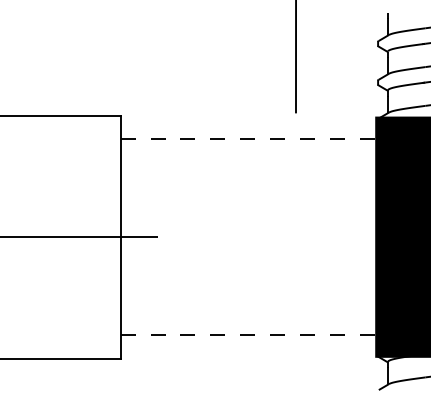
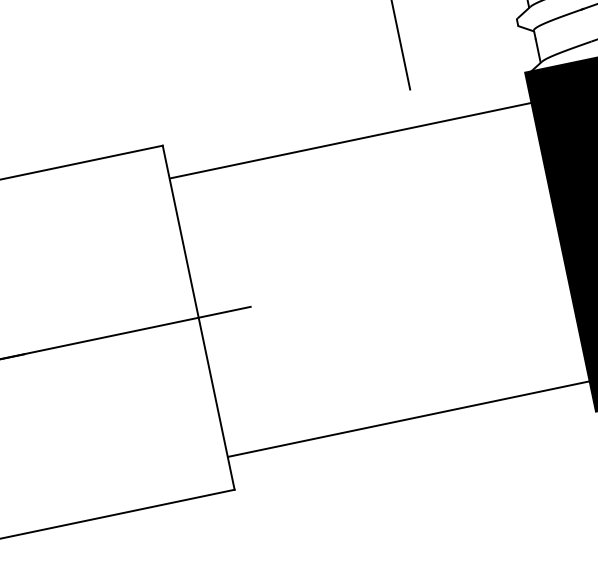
line: (248, 138) -> (350, 140), dashed -> solid
line: (248, 335) -> (408, 419), dashed -> solid

